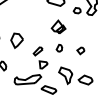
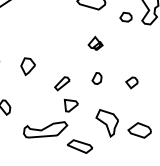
part: (58, 26) -> (95, 43), size x0.62
part: (17, 41) -> (28, 67), size x0.71

